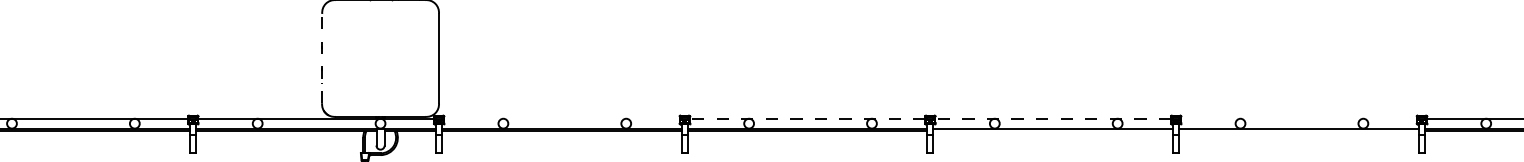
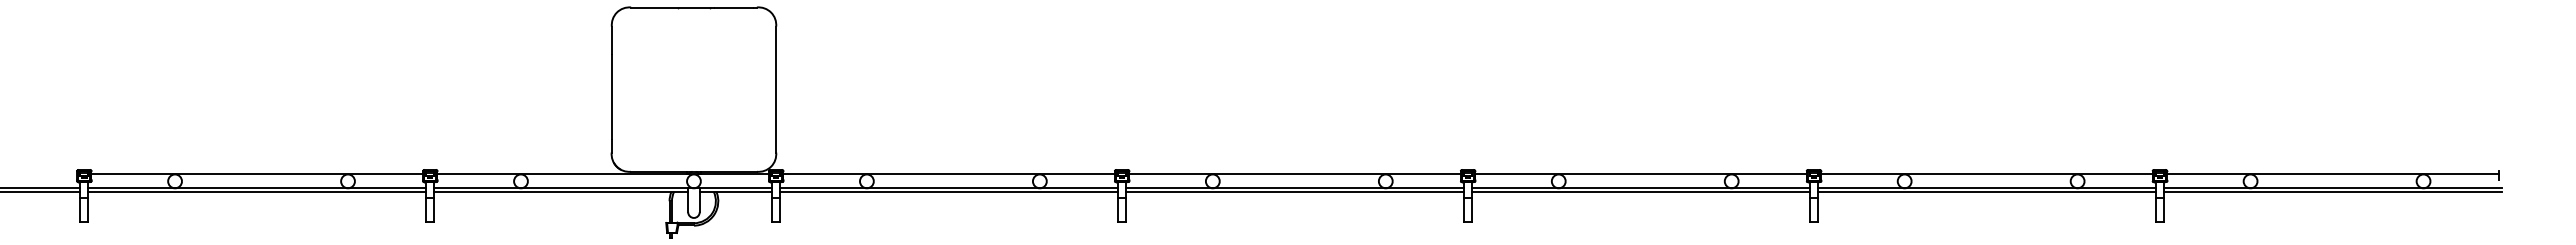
line: (321, 58) -> (611, 89), dashed -> solid
line: (562, 118) -> (949, 174), added
line: (807, 118) -> (1295, 174), dashed -> solid
line: (1052, 118) -> (1640, 174), dashed -> solid
line: (1298, 118) -> (1986, 174), added
line: (1052, 130) -> (1640, 191), added
line: (1298, 130) -> (1986, 191), added

